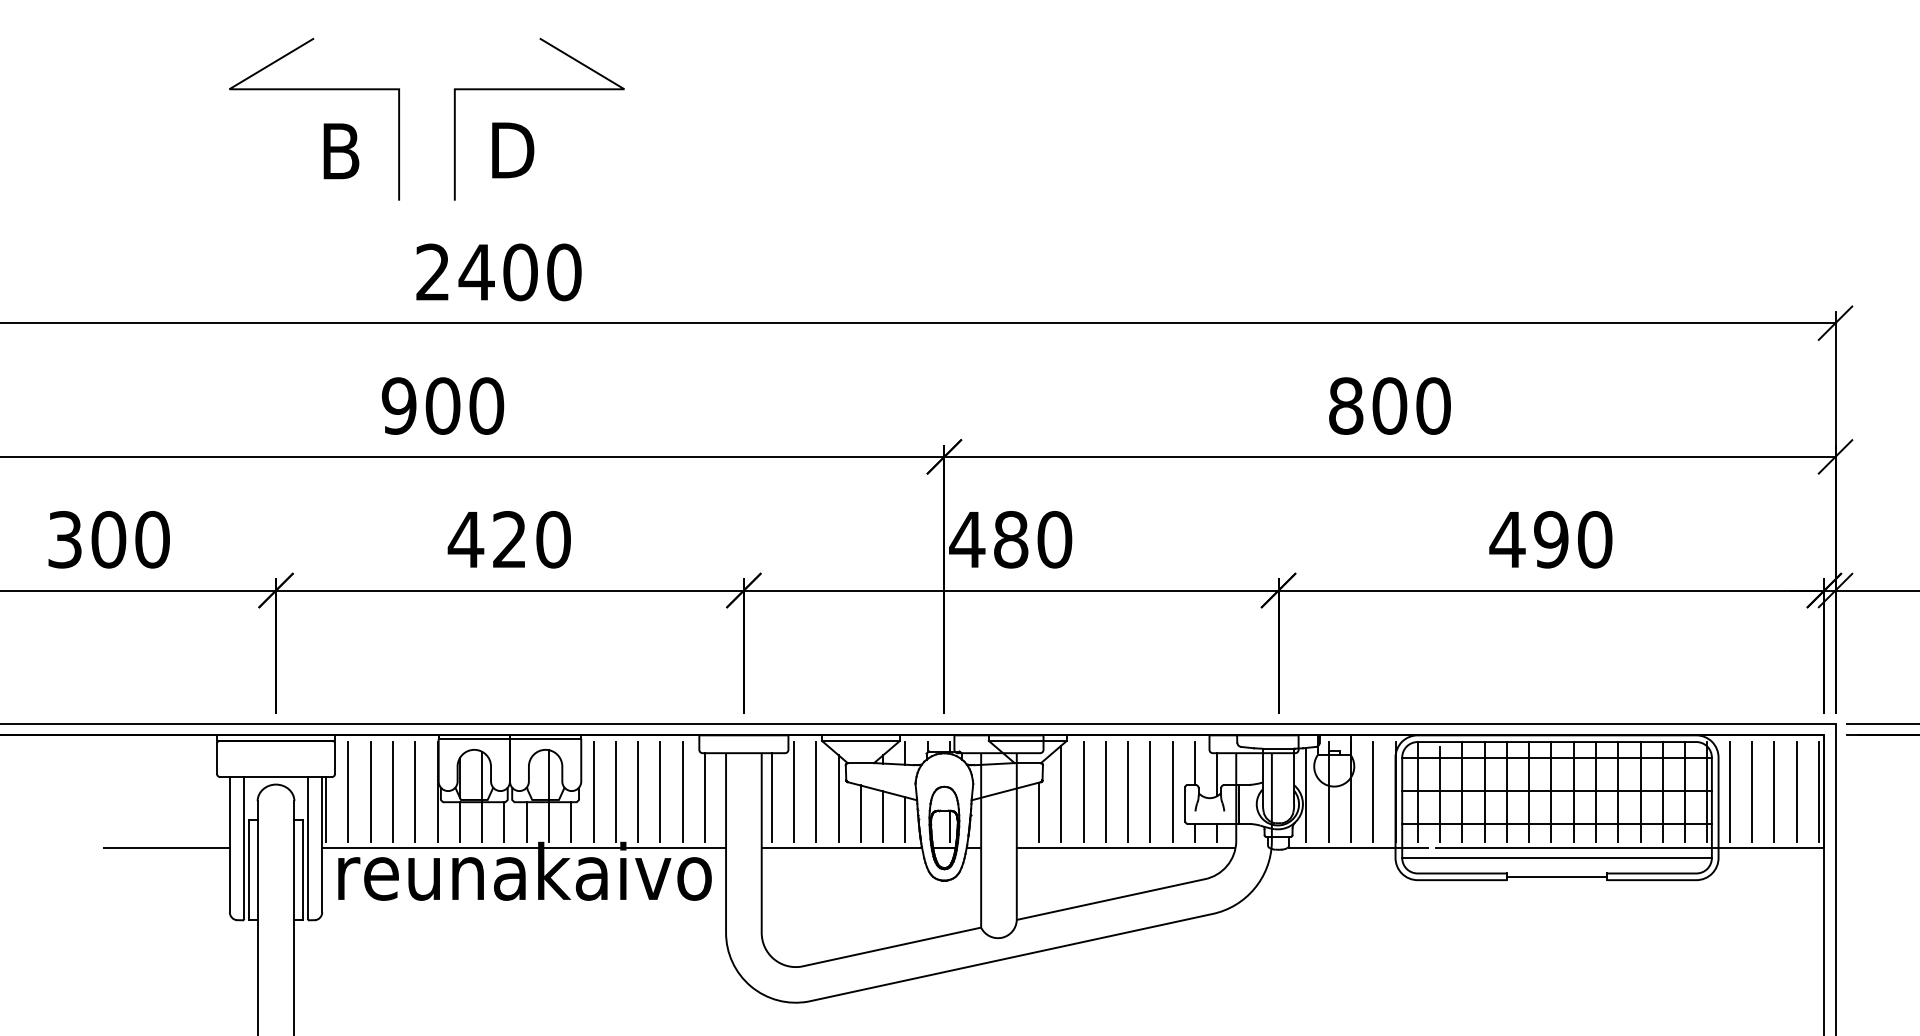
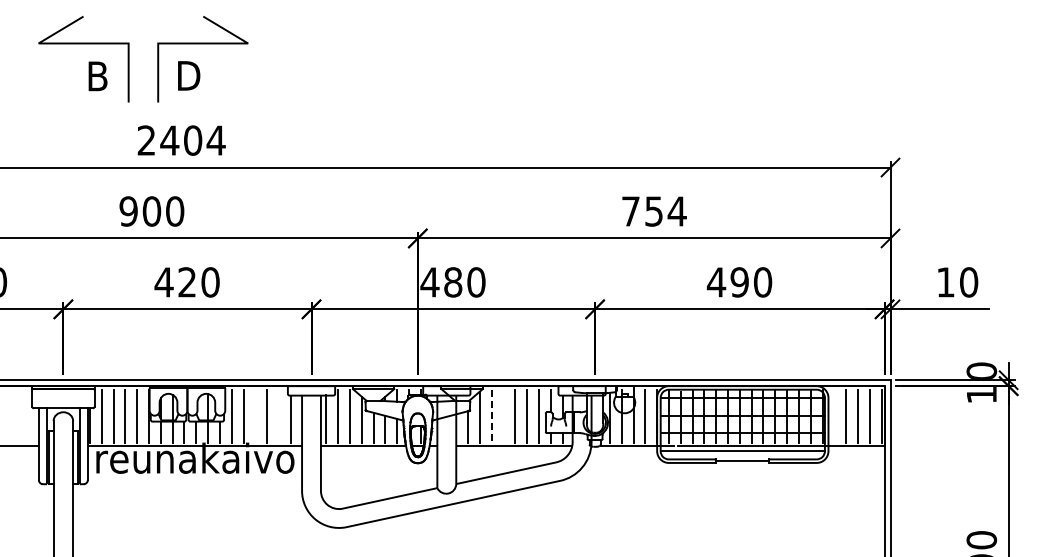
text: (562, 272) -> (215, 140), 2400 -> 2404
text: (1390, 406) -> (654, 211), 800 -> 754
line: (638, 790) -> (255, 415), removed
line: (683, 790) -> (279, 415), removed
line: (1105, 790) -> (503, 415), removed
line: (1729, 790) -> (834, 415), removed
line: (1083, 792) -> (491, 416), solid -> dashed

